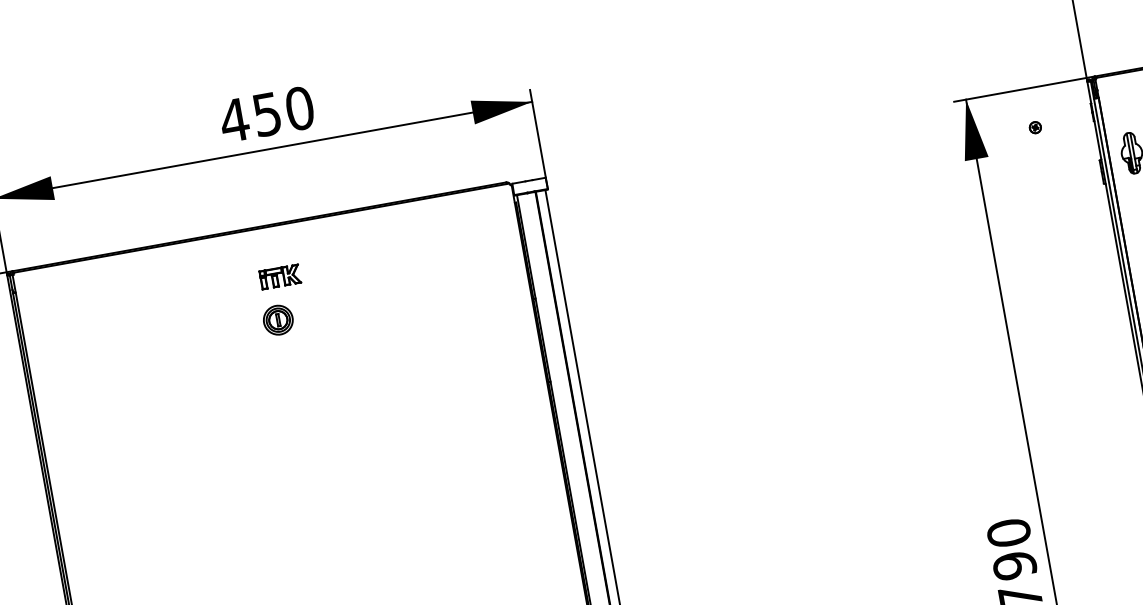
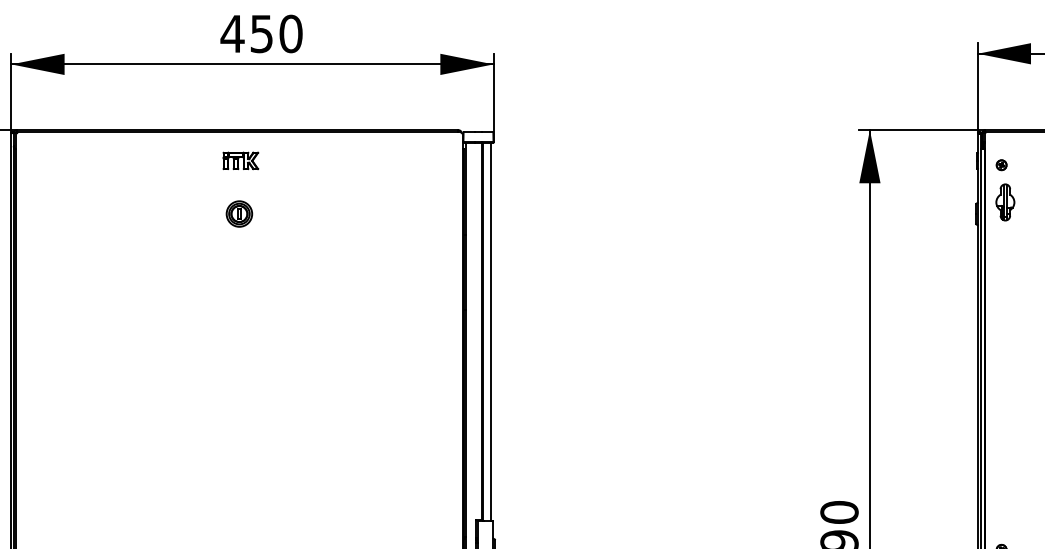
part: (1035, 127) -> (1001, 165), moved
part: (279, 276) -> (240, 160), moved

